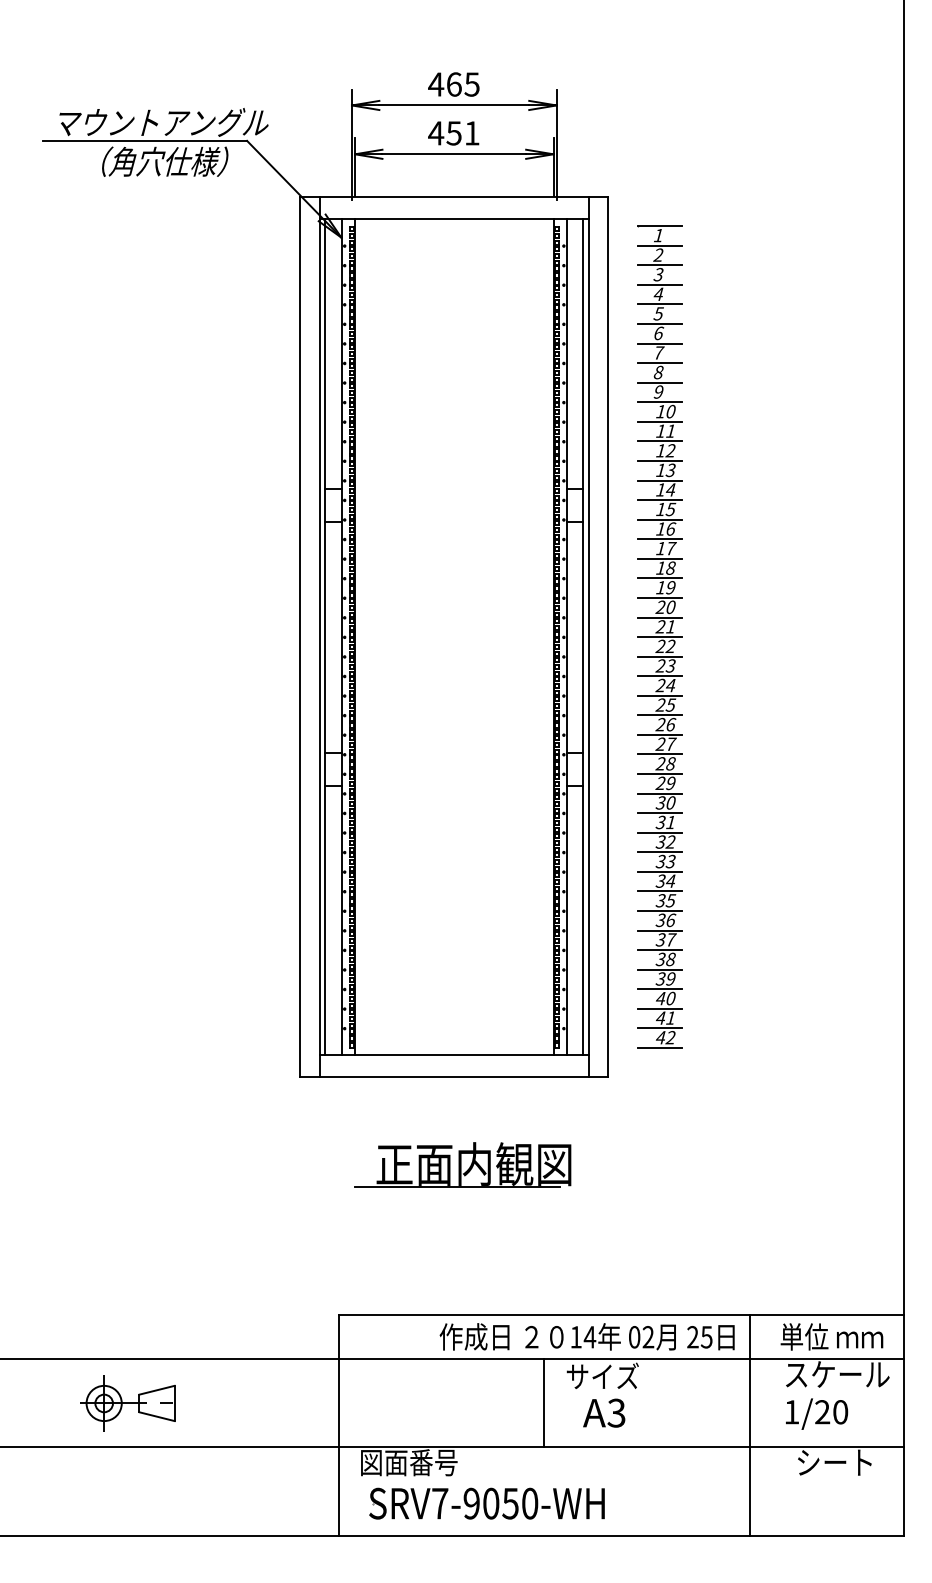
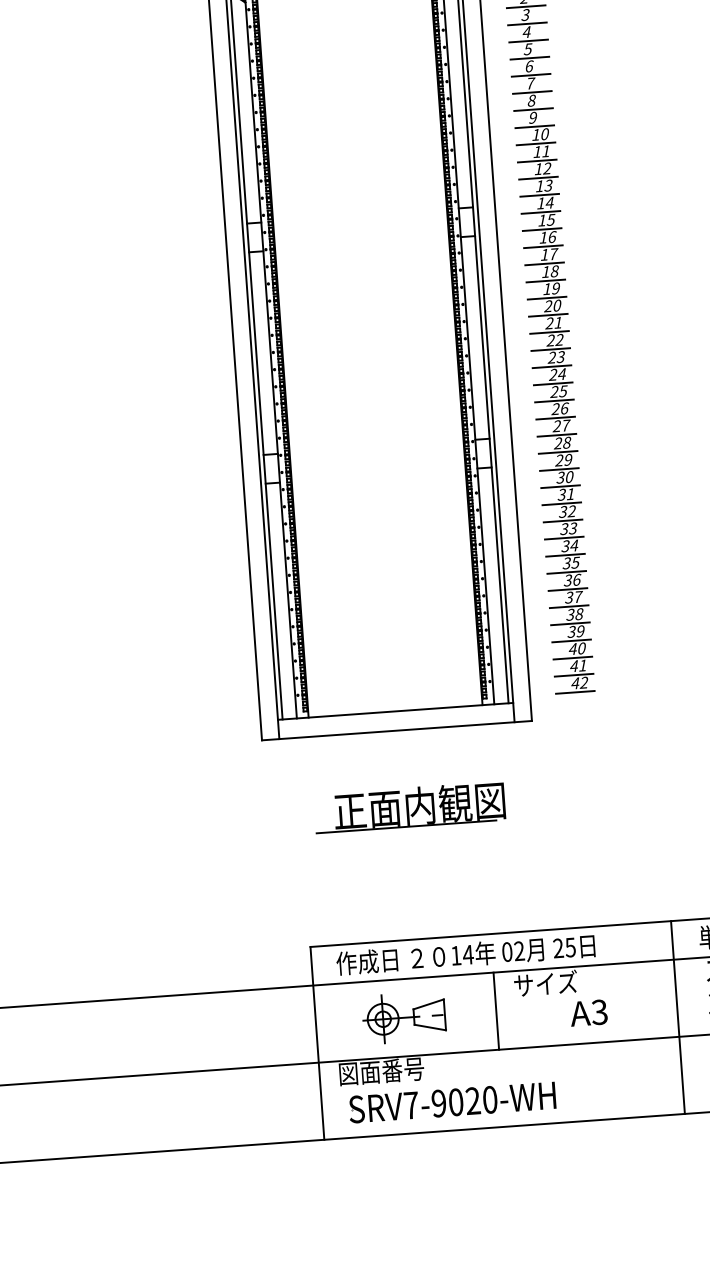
text: (586, 1336) -> (465, 954), moved
part: (127, 1403) -> (403, 1017), moved
text: (604, 1412) -> (589, 1012), moved
text: (510, 1503) -> (473, 1100), SRV7-9050-WH -> SRV7-9020-WH

